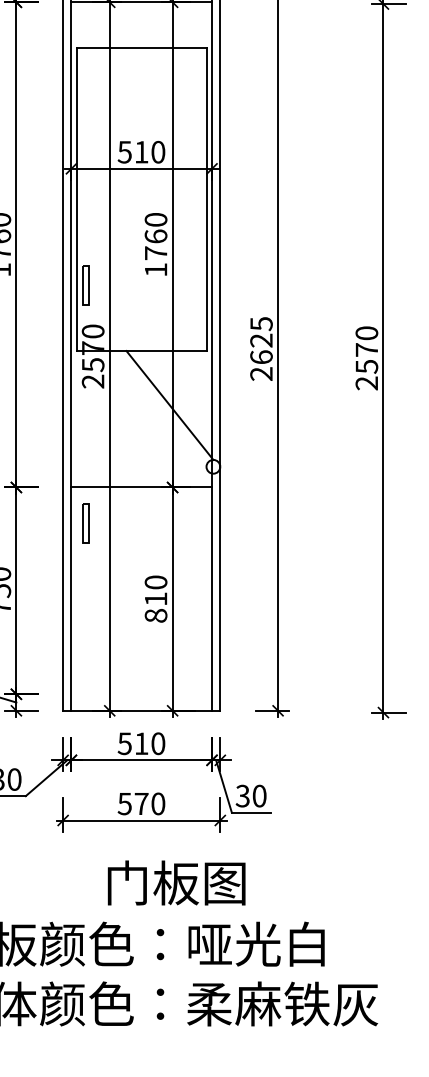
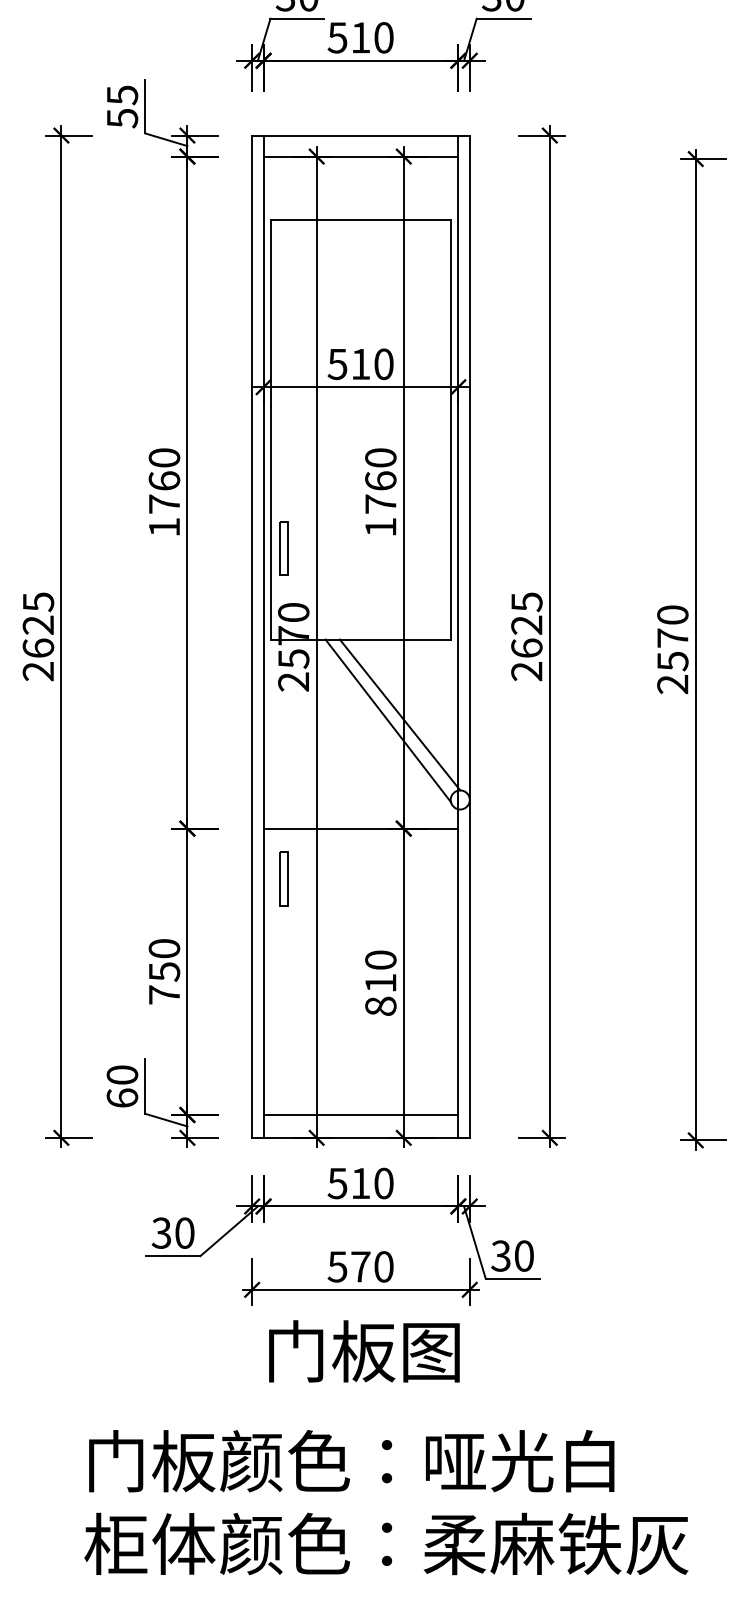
line: (161, 409) -> (388, 720), added
line: (141, 693) -> (360, 1114), added
text: (176, 883) -> (364, 1351), moved

